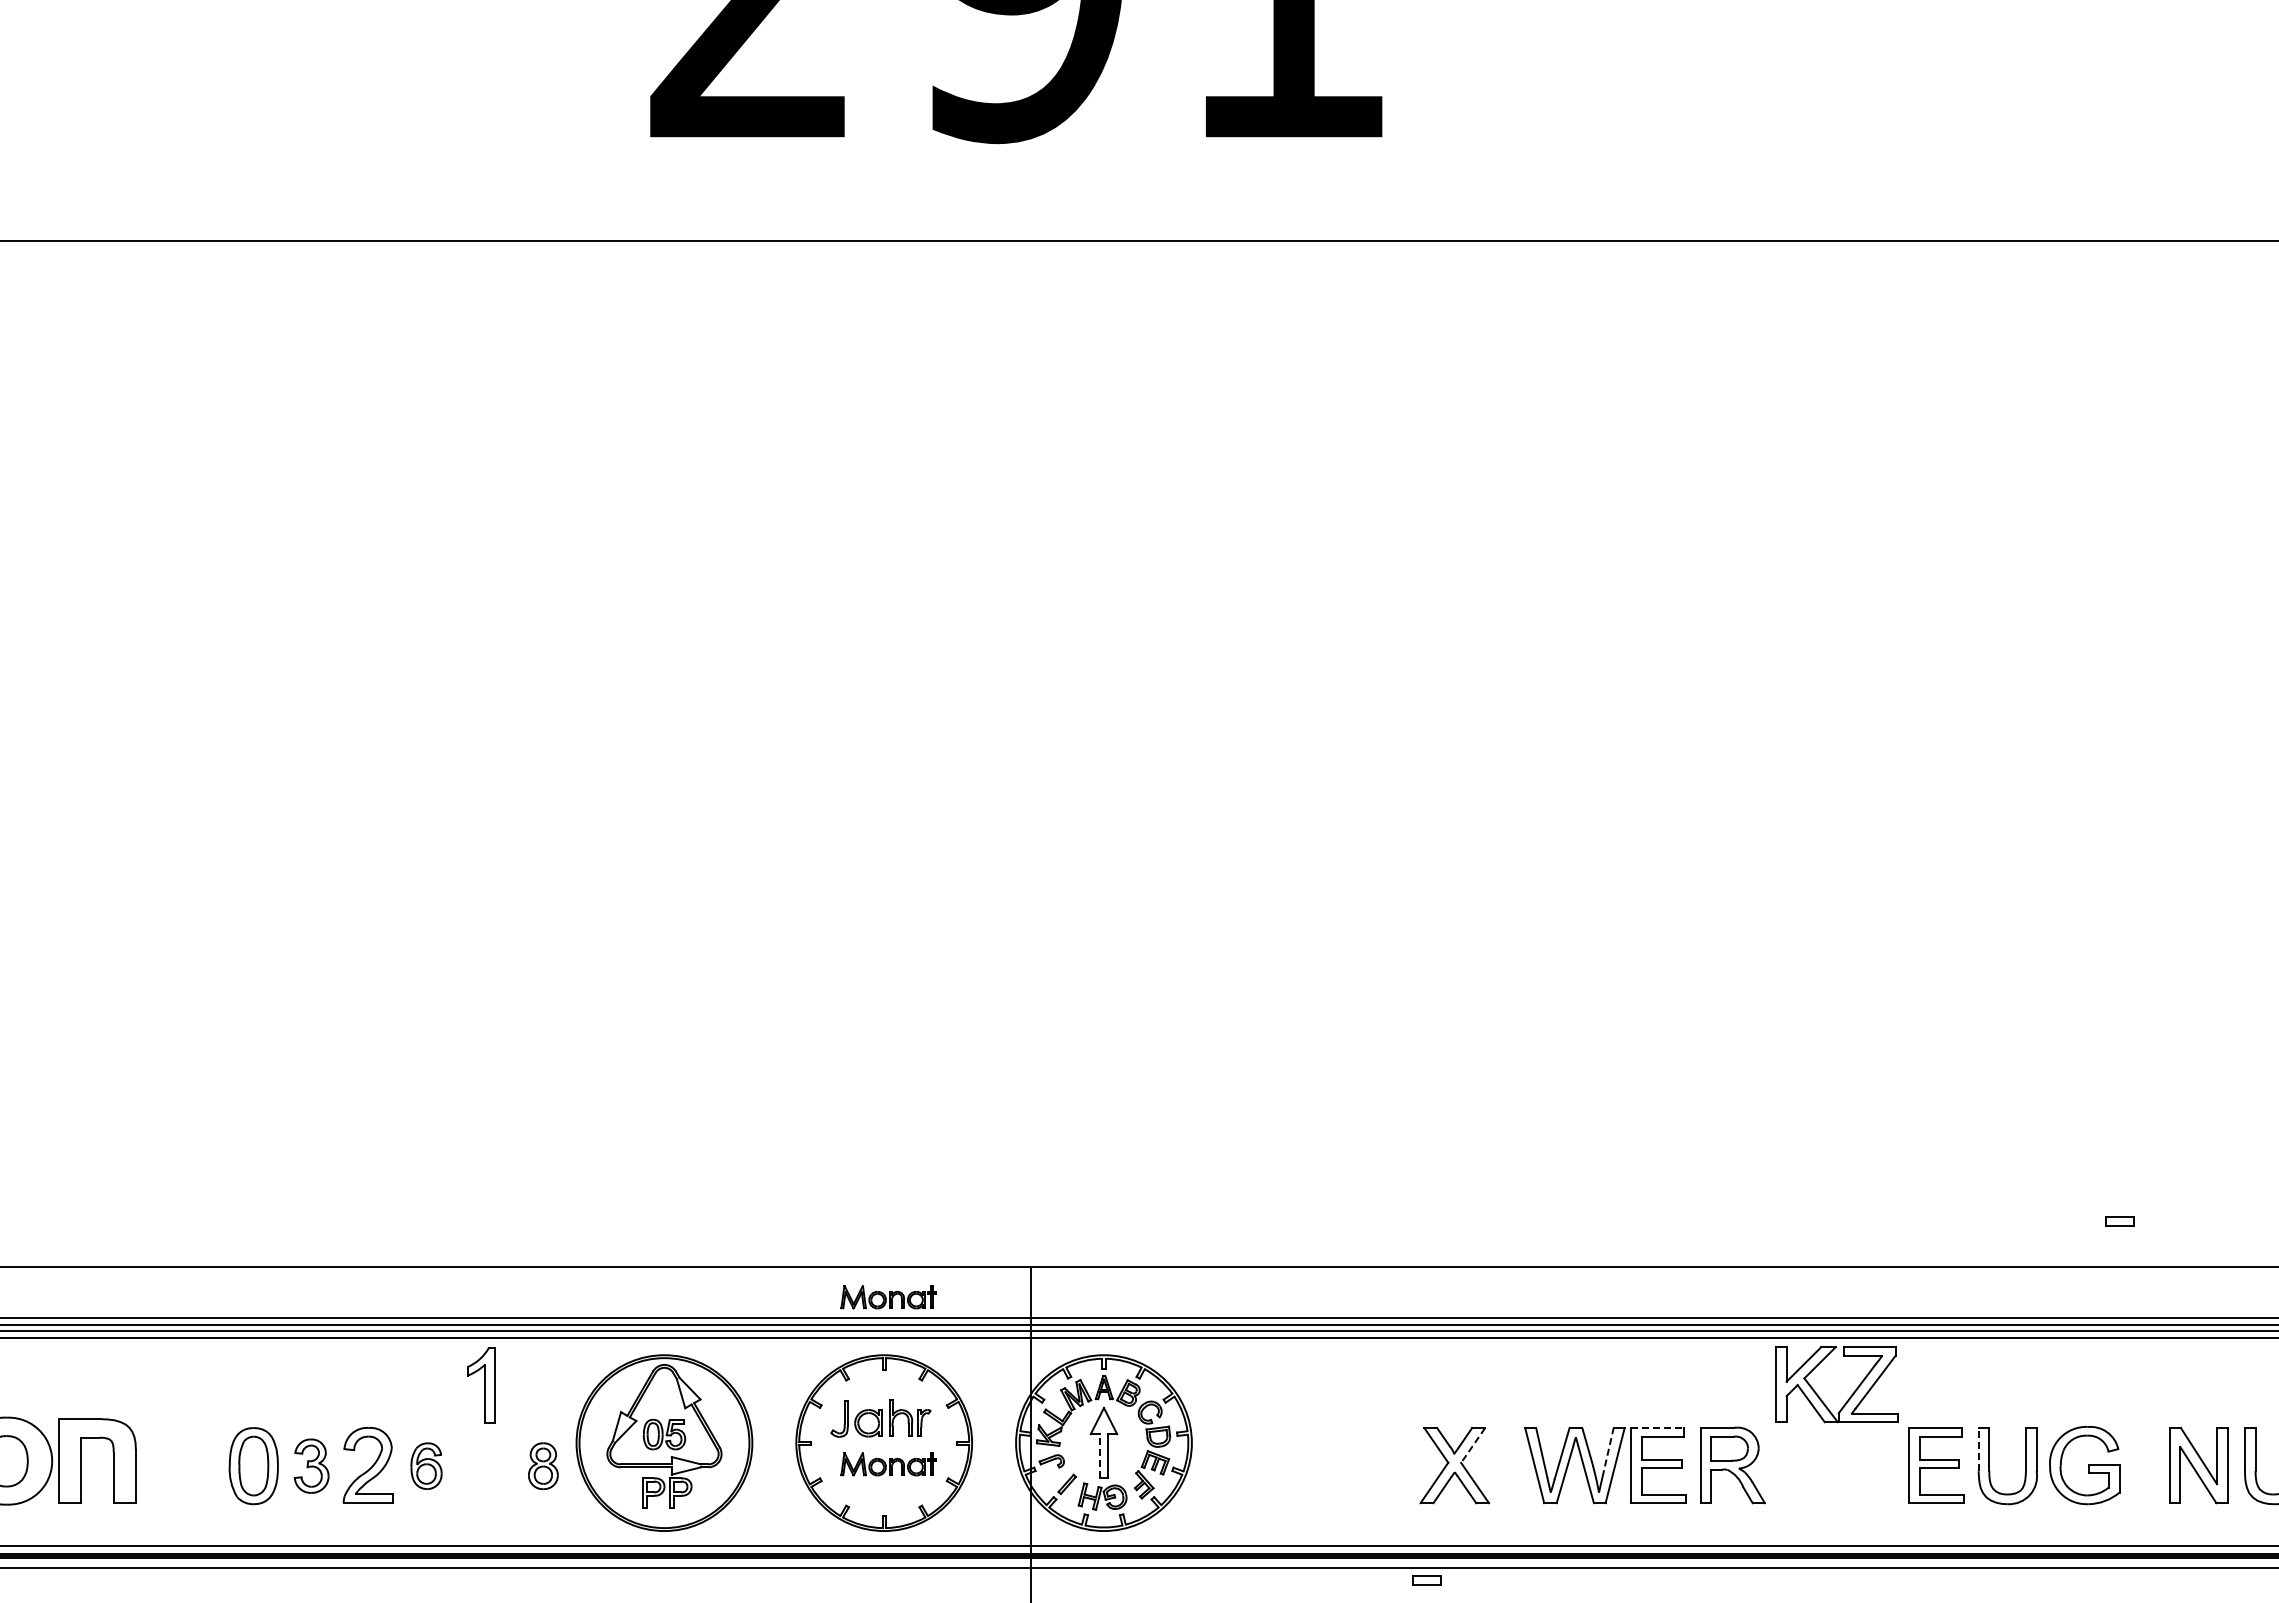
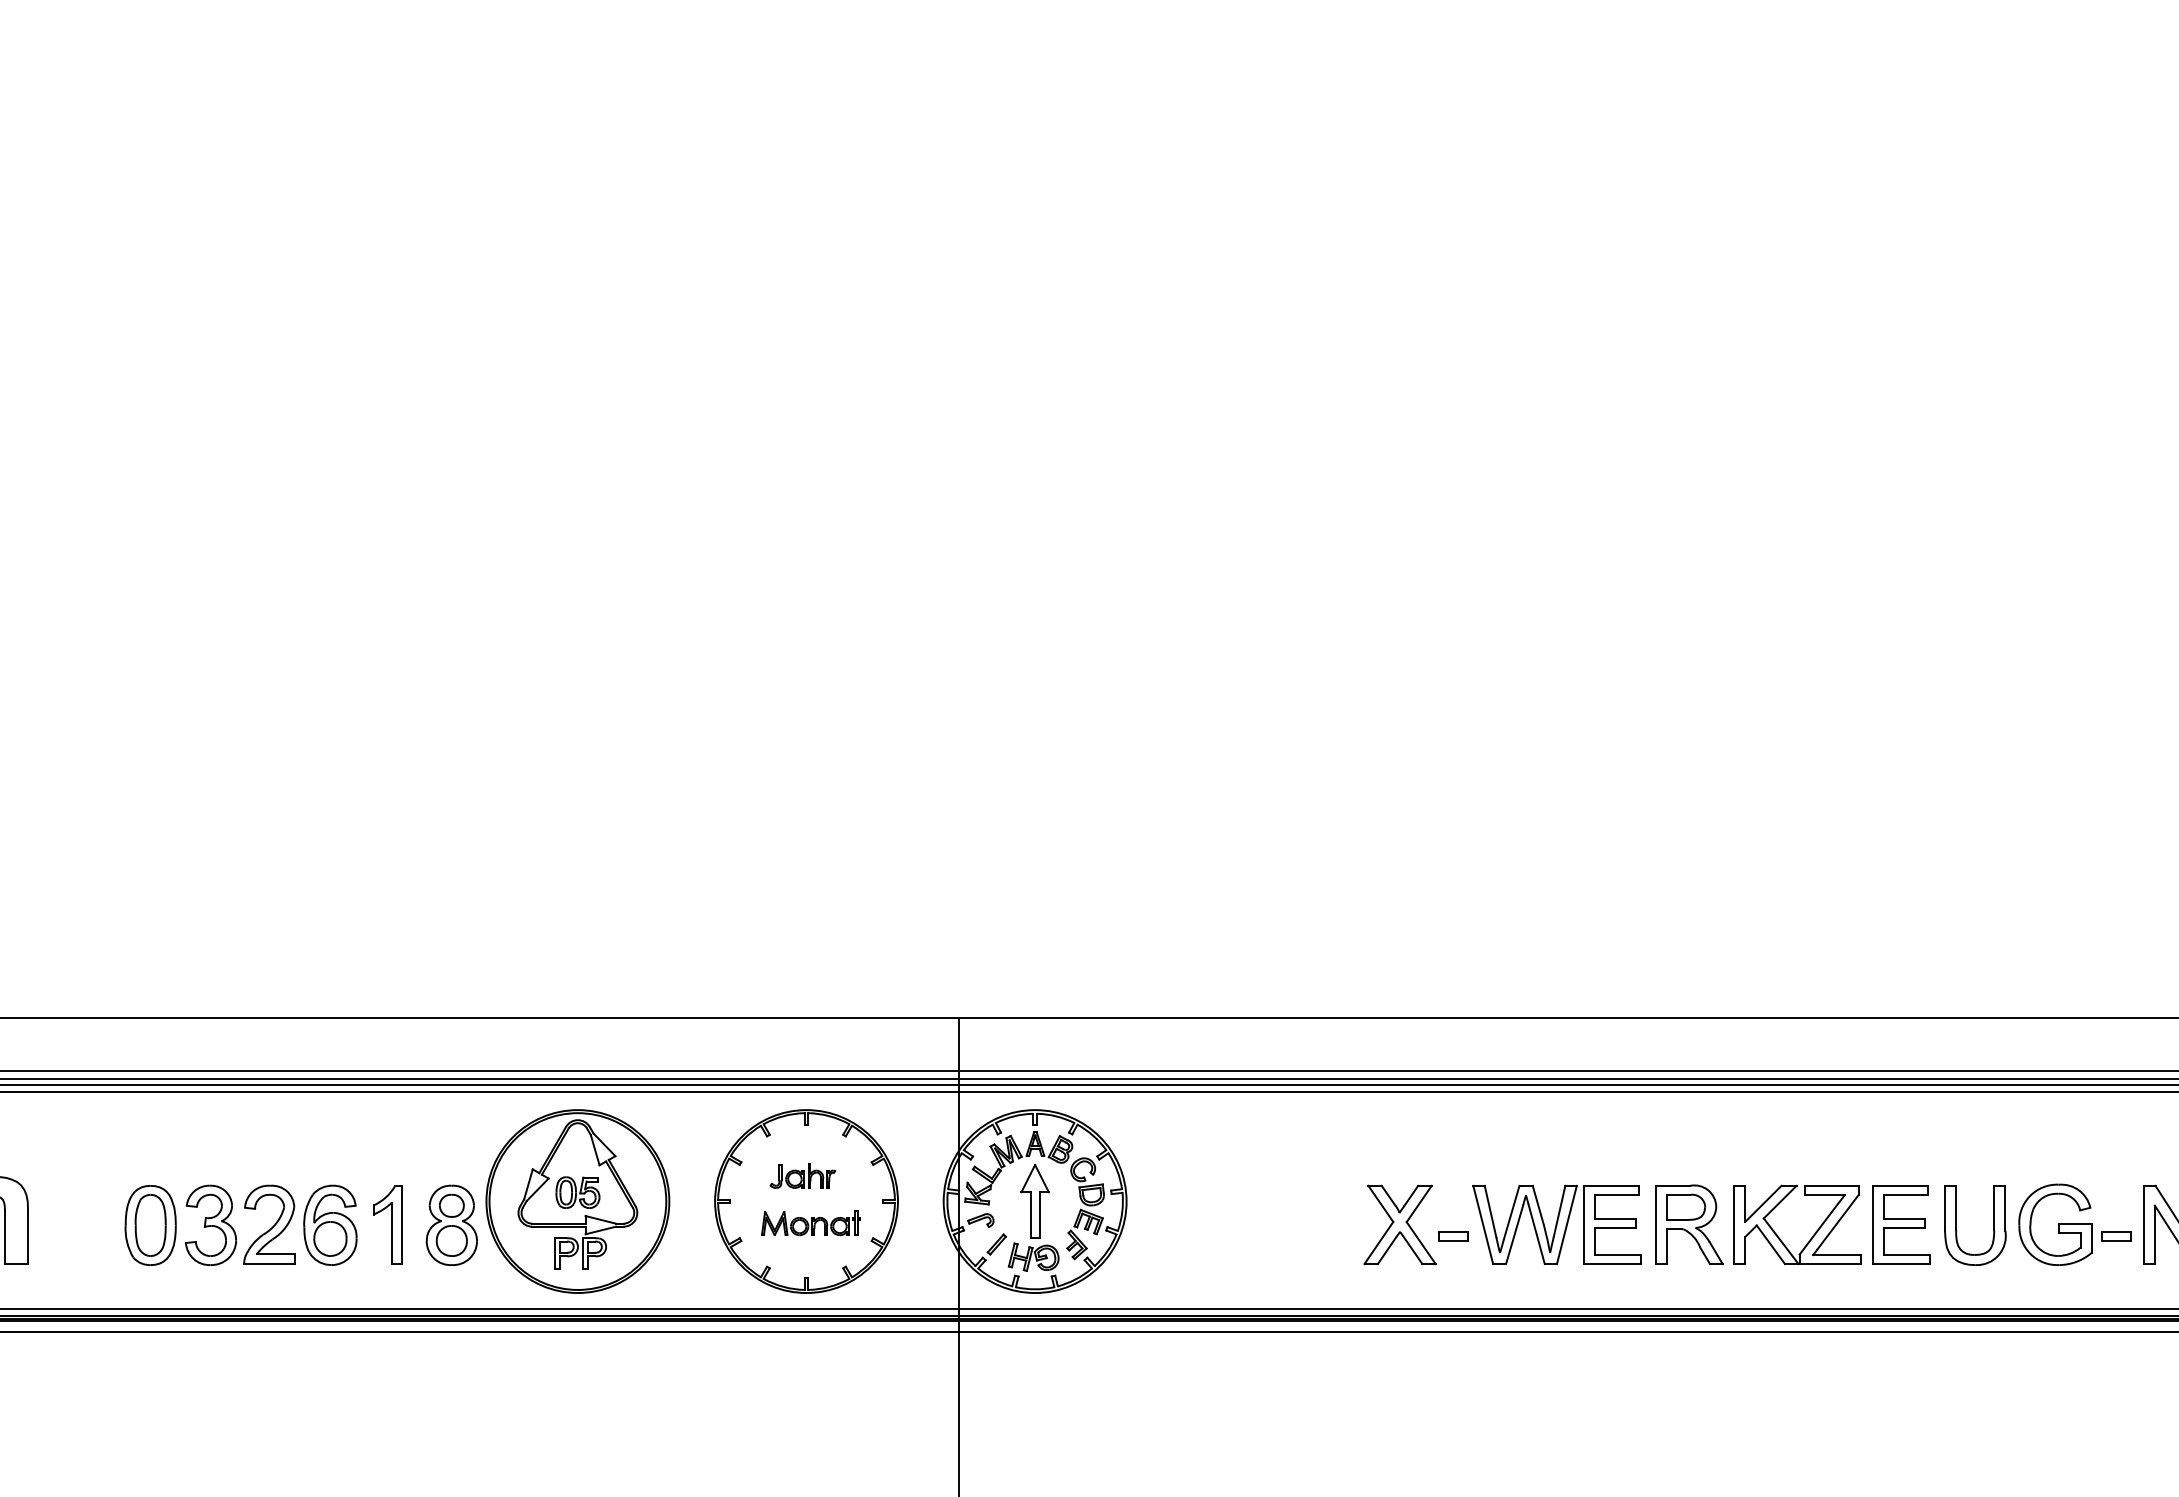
part: (2119, 1221) -> (2115, 1236), moved
part: (888, 1297) -> (810, 1050), removed
part: (481, 1385) -> (387, 1224), moved
part: (1851, 1394) -> (1812, 1235), moved
part: (880, 1418) -> (802, 1175), size x0.62
line: (1657, 1428) -> (1610, 1186), dashed -> solid
line: (1472, 1445) -> (1418, 1204), dashed -> solid
line: (1978, 1449) -> (1944, 1208), dashed -> solid
line: (1608, 1452) -> (1559, 1211), dashed -> solid
line: (1099, 1456) -> (1030, 1215), dashed -> solid
part: (311, 1466) -> (210, 1225), size x1.43
part: (426, 1466) -> (330, 1225), size x1.67
part: (543, 1466) -> (452, 1225), size x1.67
part: (1426, 1580) -> (1452, 1236), moved

